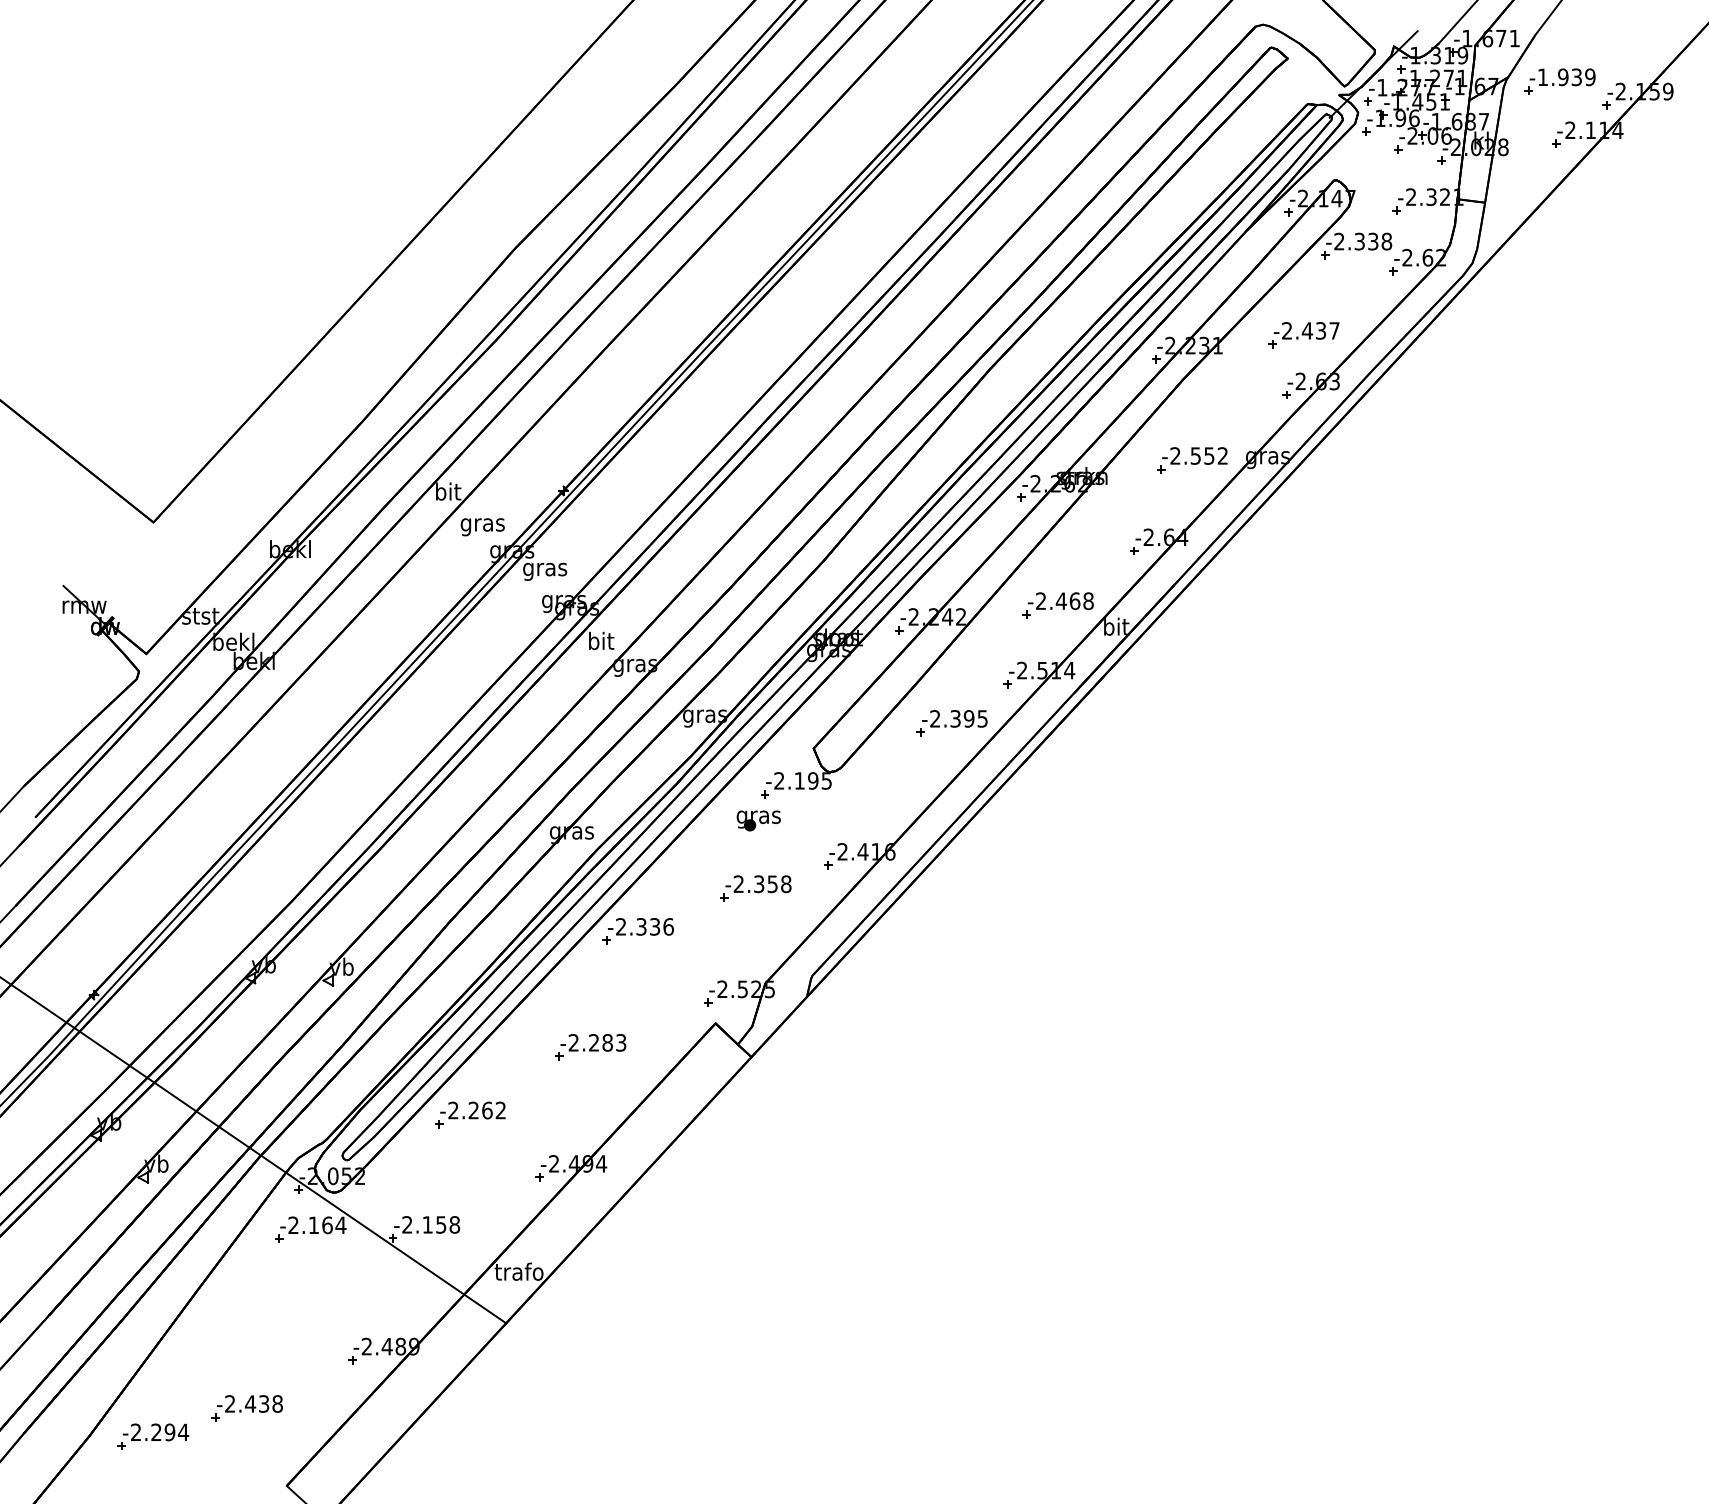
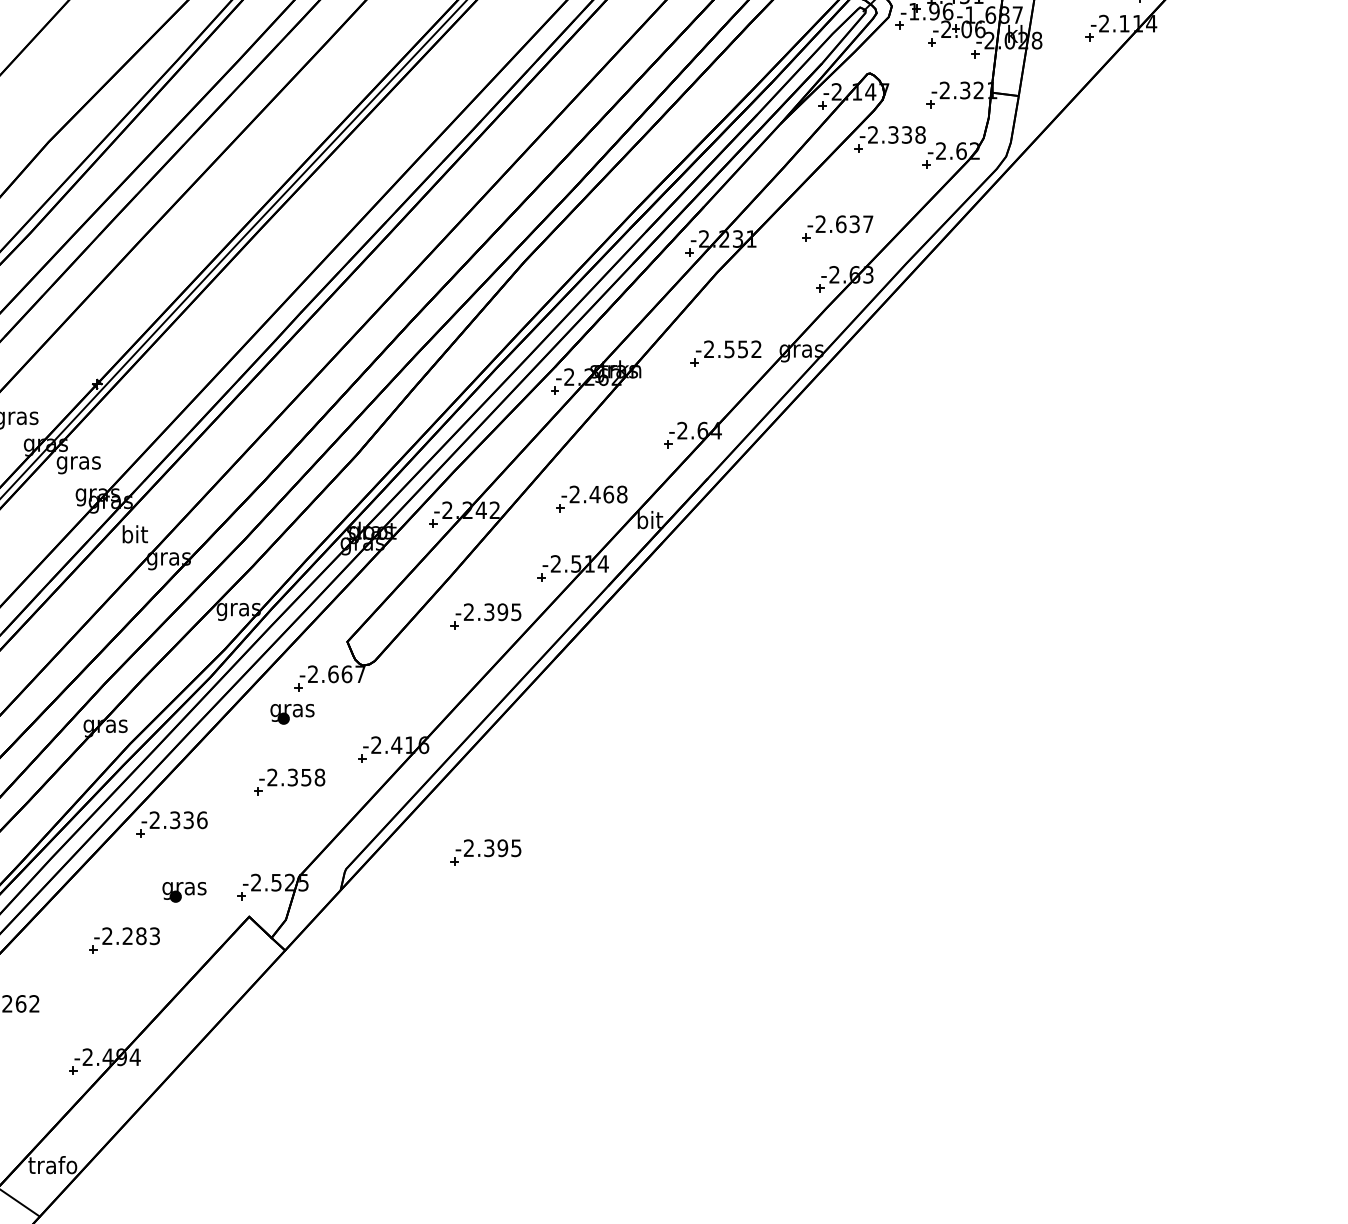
text: (1307, 330) -> (841, 223), -2.437 -> -2.637
text: (812, 780) -> (346, 673), -2.195 -> -2.667
part: (951, 959) -> (485, 852), added
part: (650, 998) -> (184, 891), added

